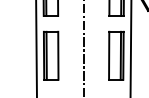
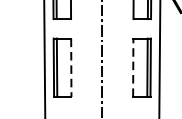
line: (58, 55) -> (71, 67), solid -> dashed
line: (109, 55) -> (133, 67), solid -> dashed

